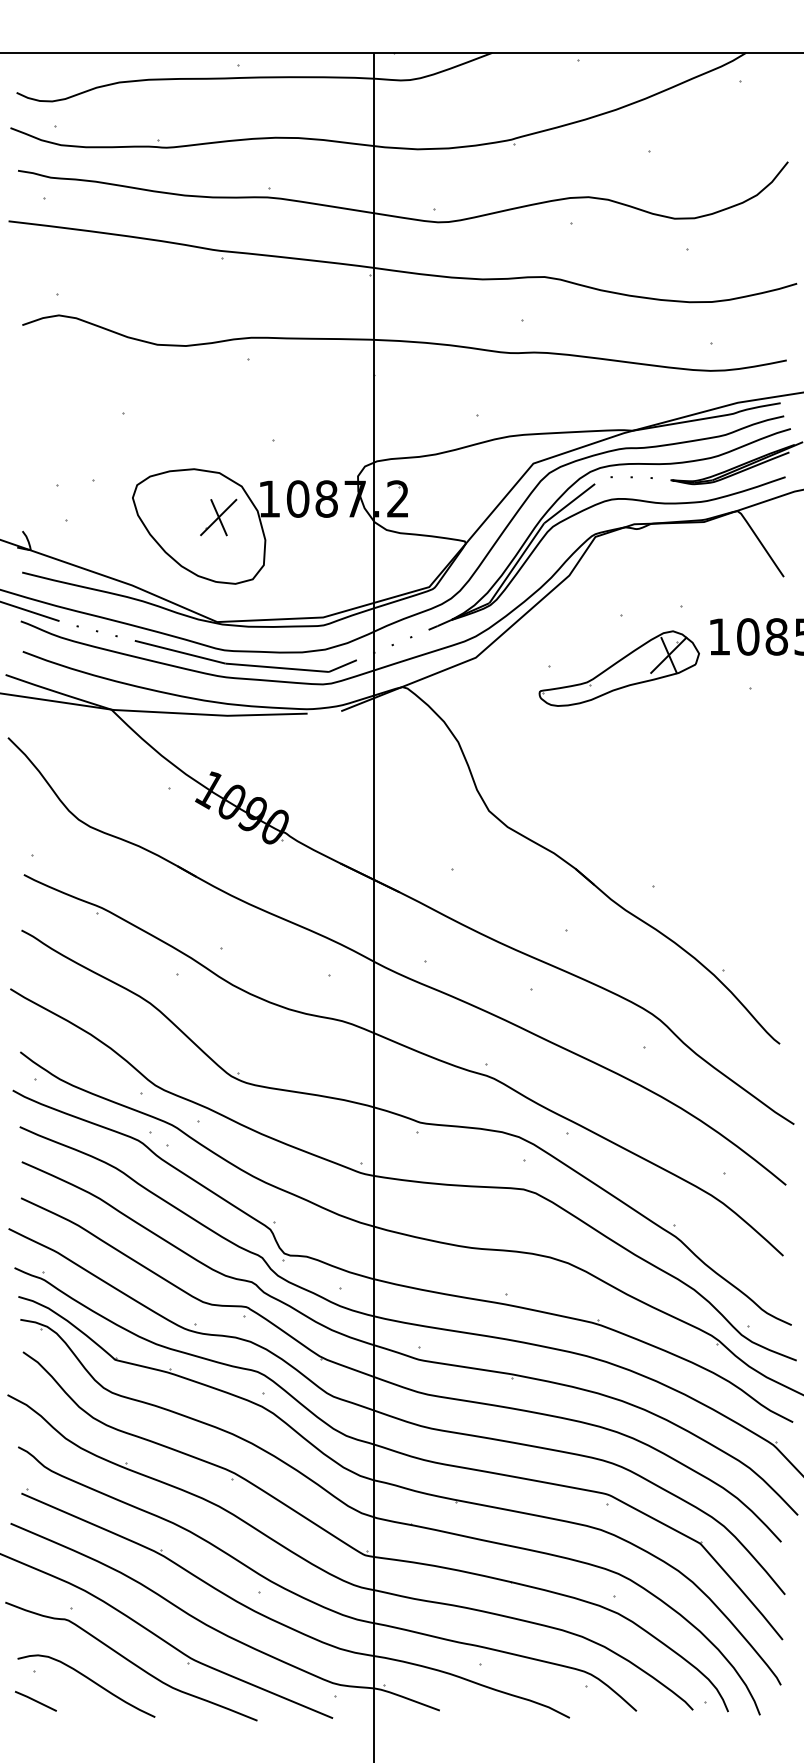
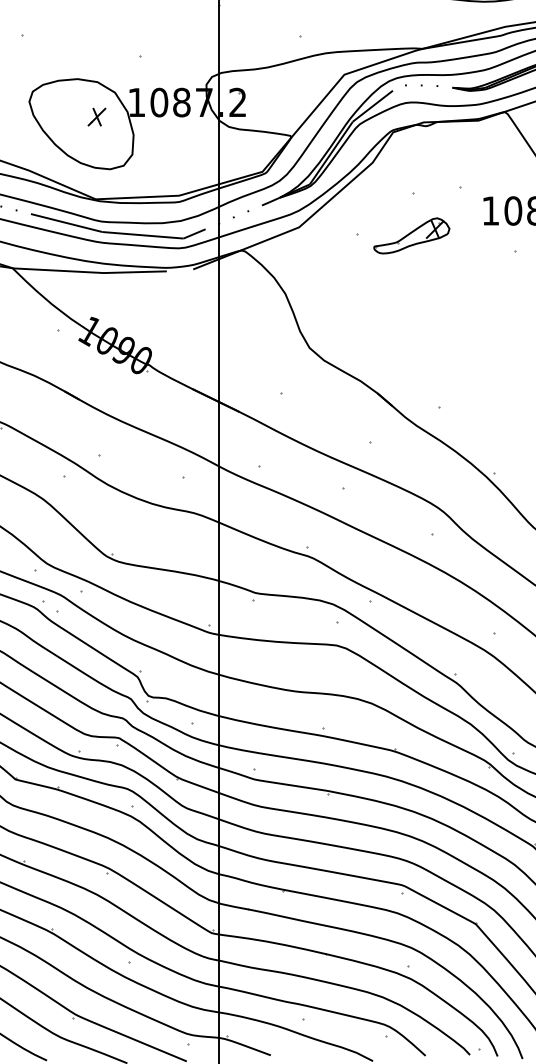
part: (218, 517) -> (96, 117), size x0.6
part: (618, 668) -> (411, 235), size x0.6

